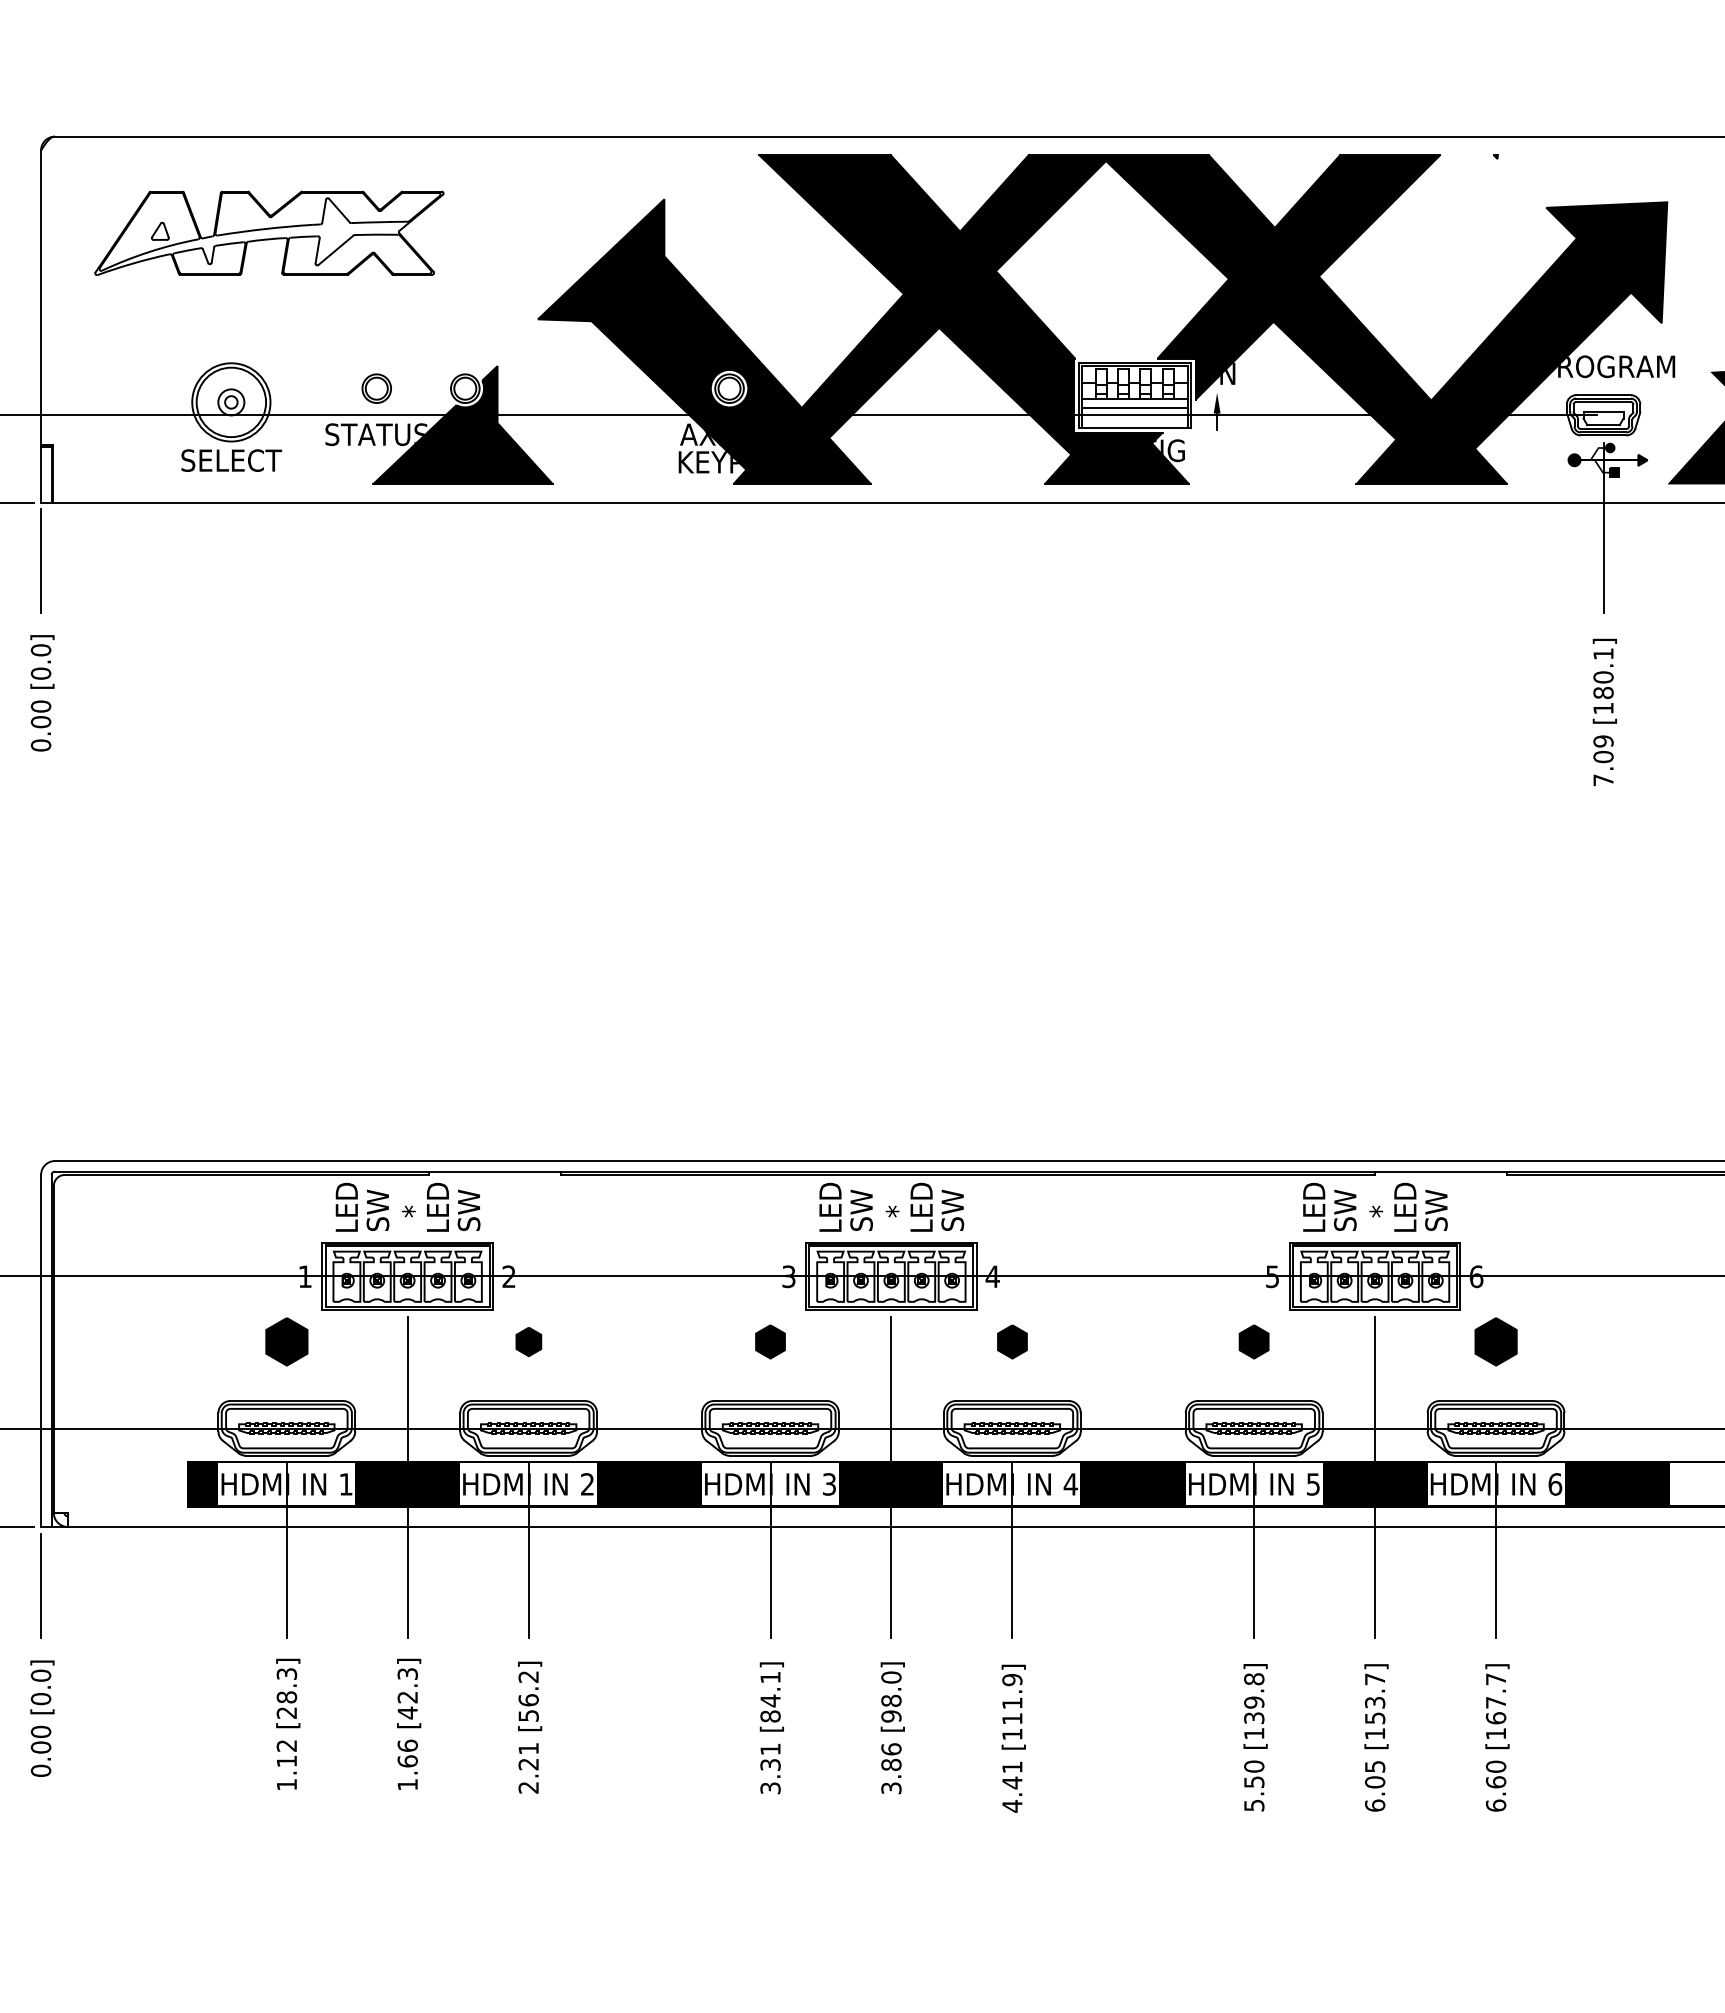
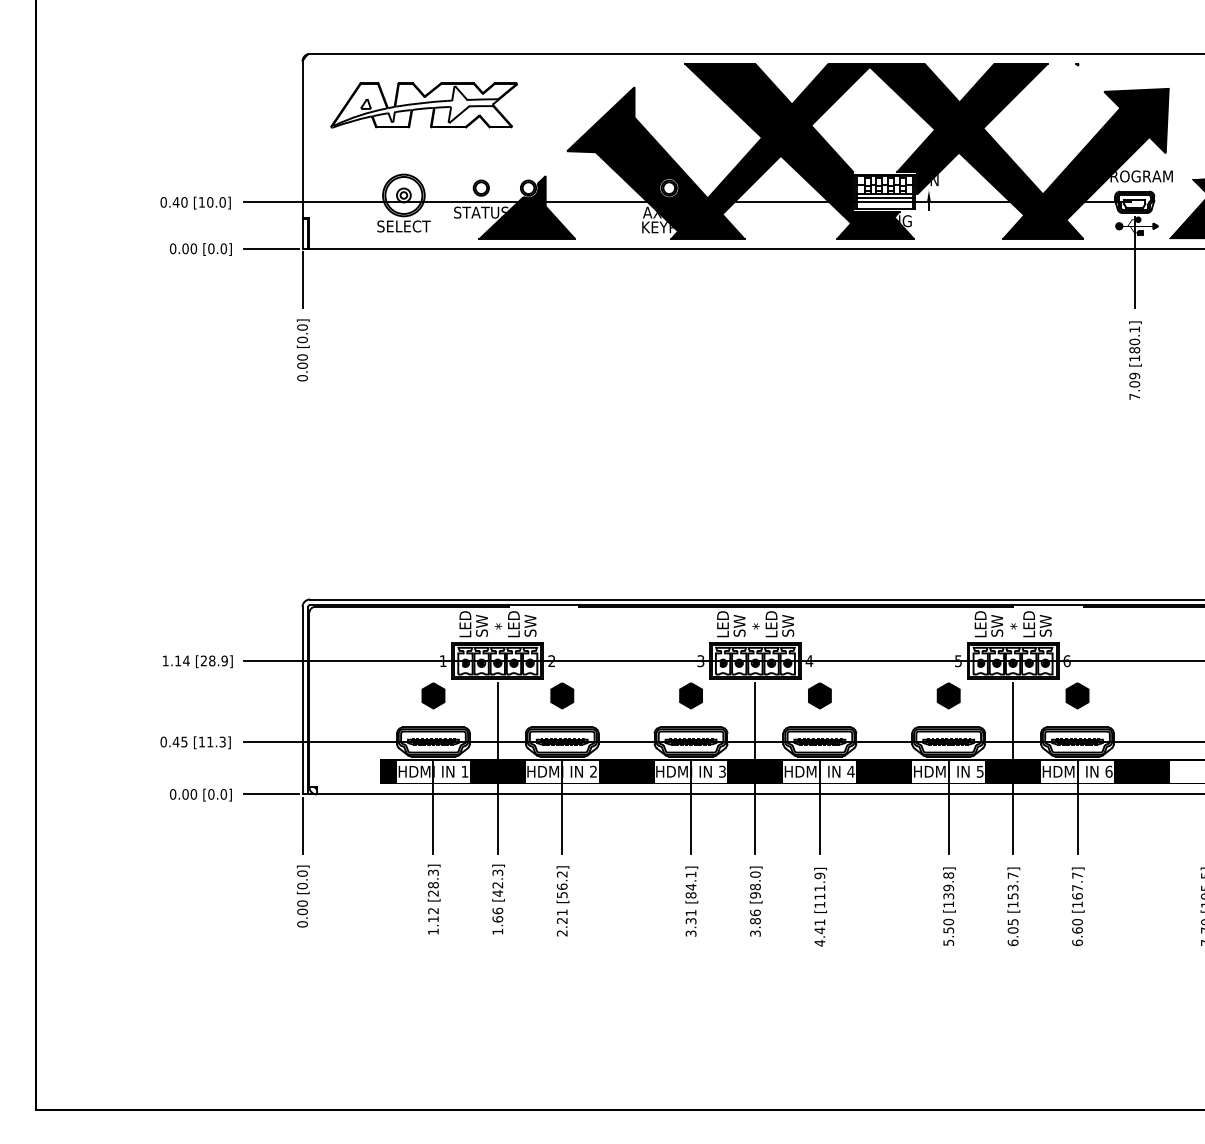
part: (529, 1341) -> (562, 695), size x1.67
part: (769, 1341) -> (690, 695), size x1.43
part: (1011, 1341) -> (819, 695), size x1.43
part: (1253, 1341) -> (948, 695), size x1.43

